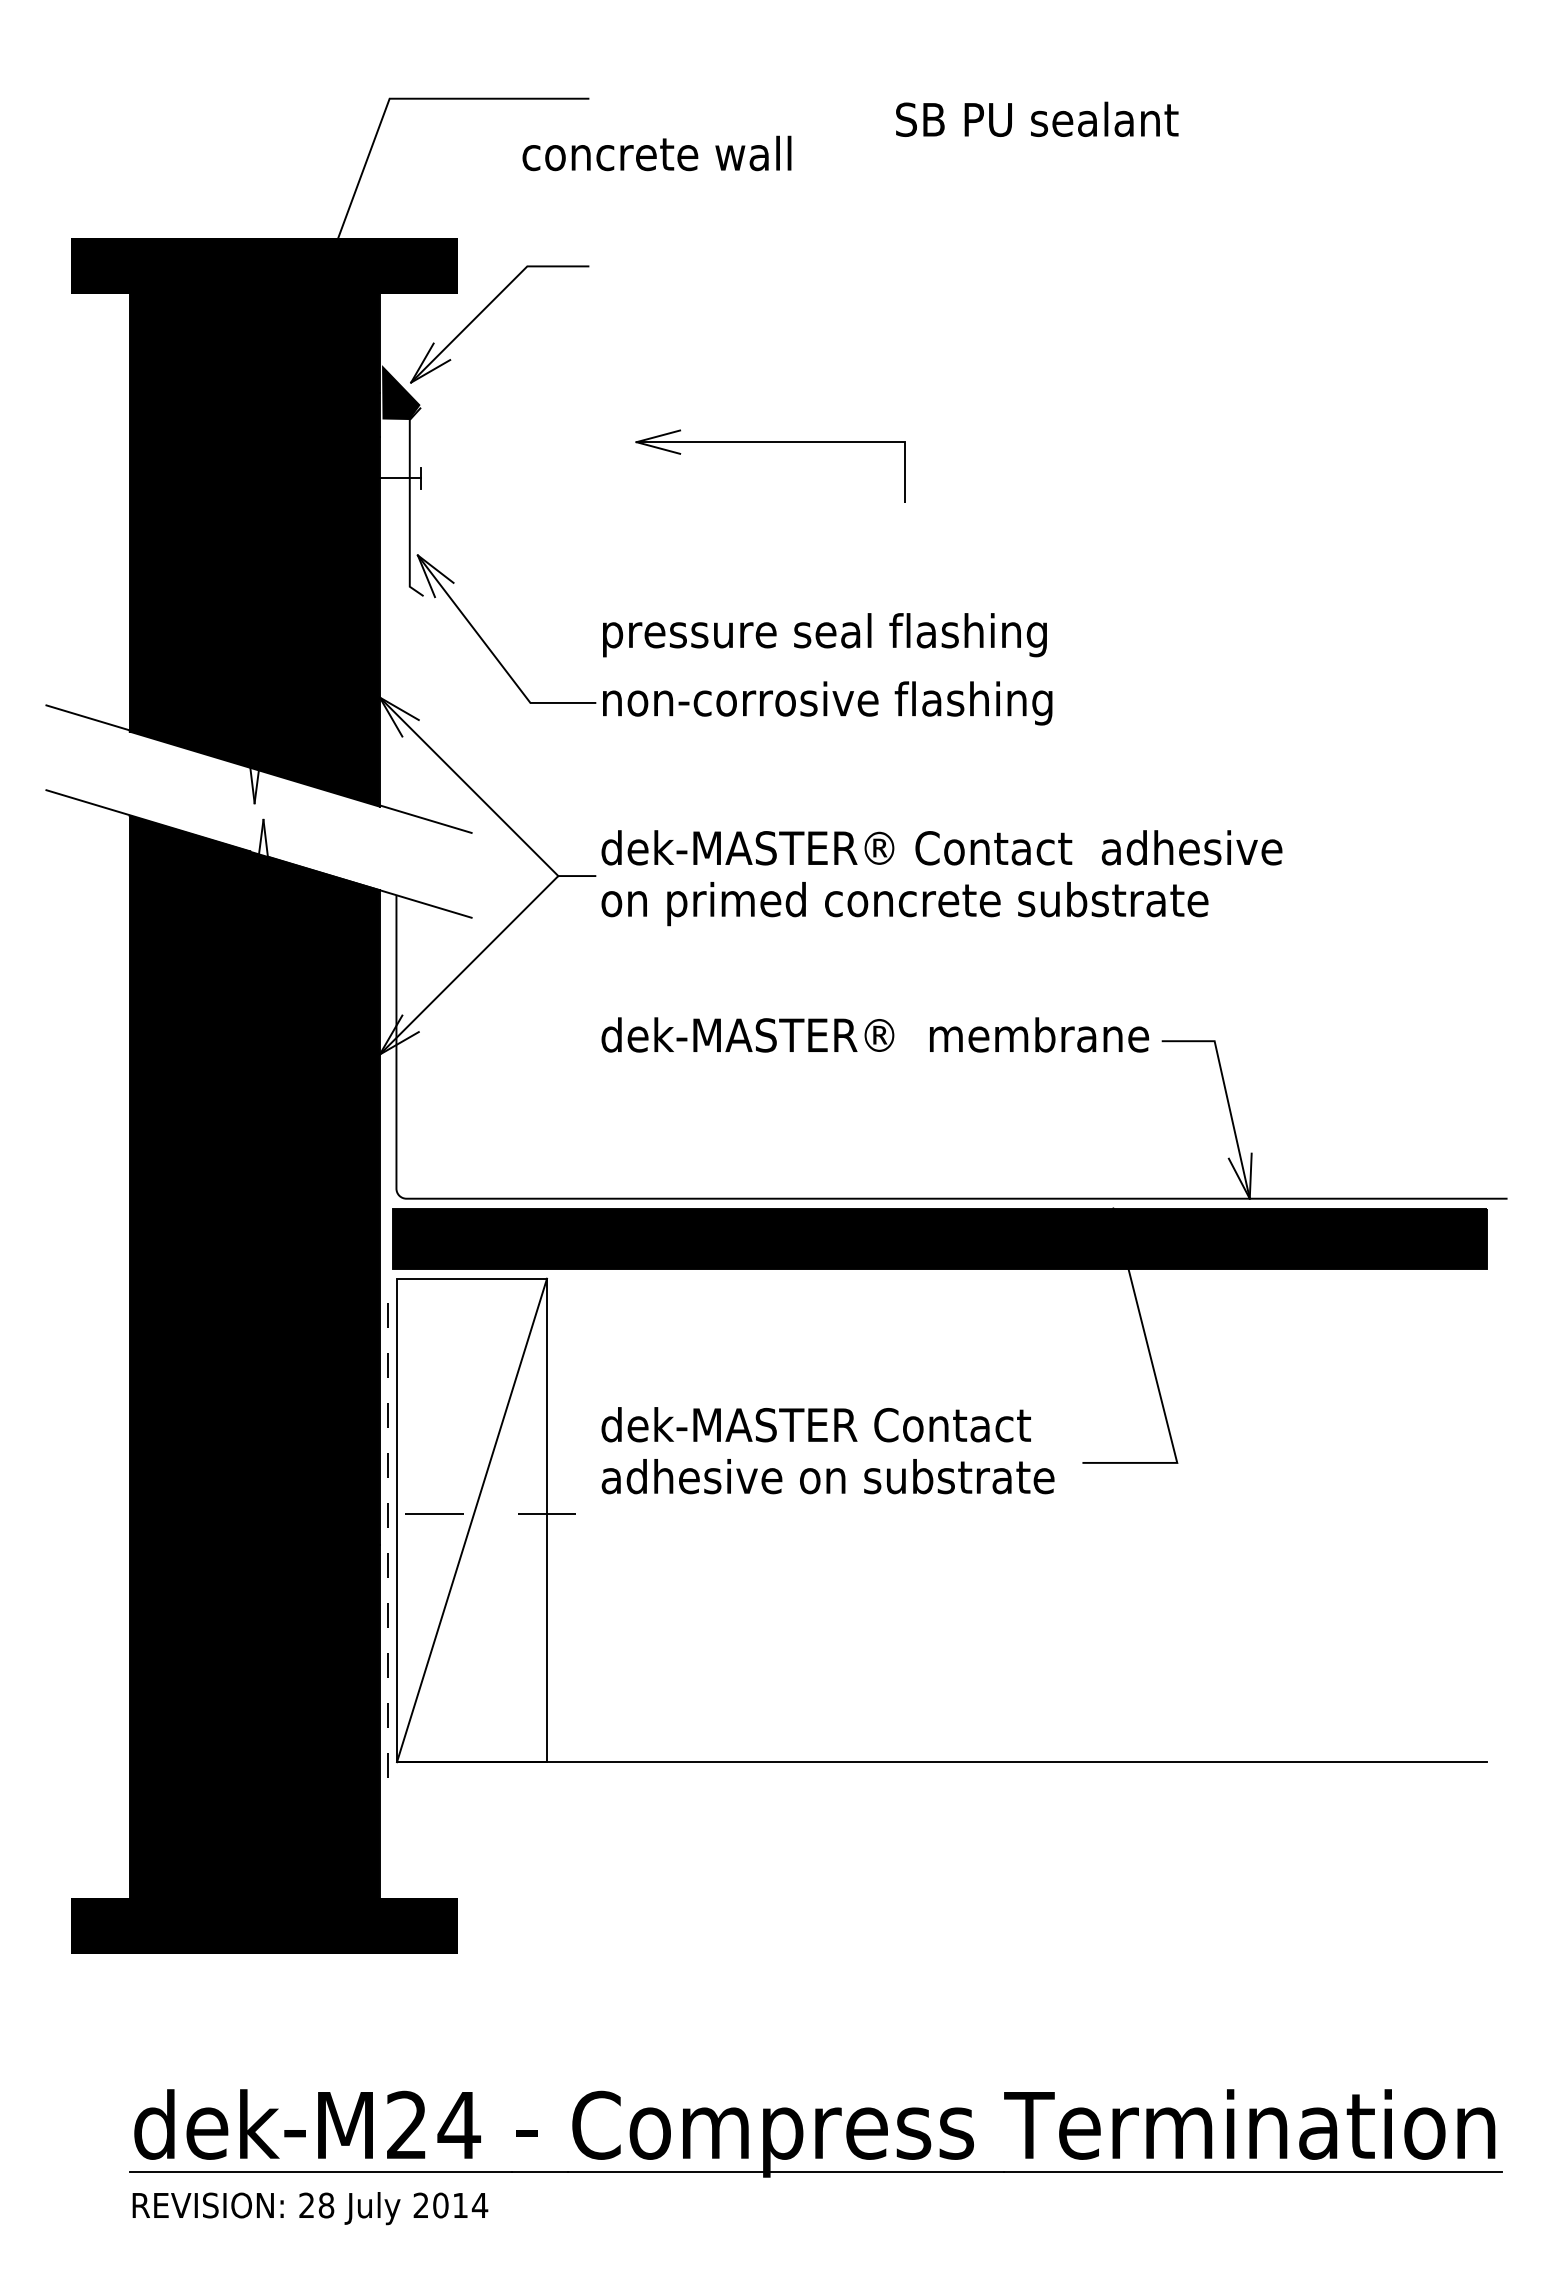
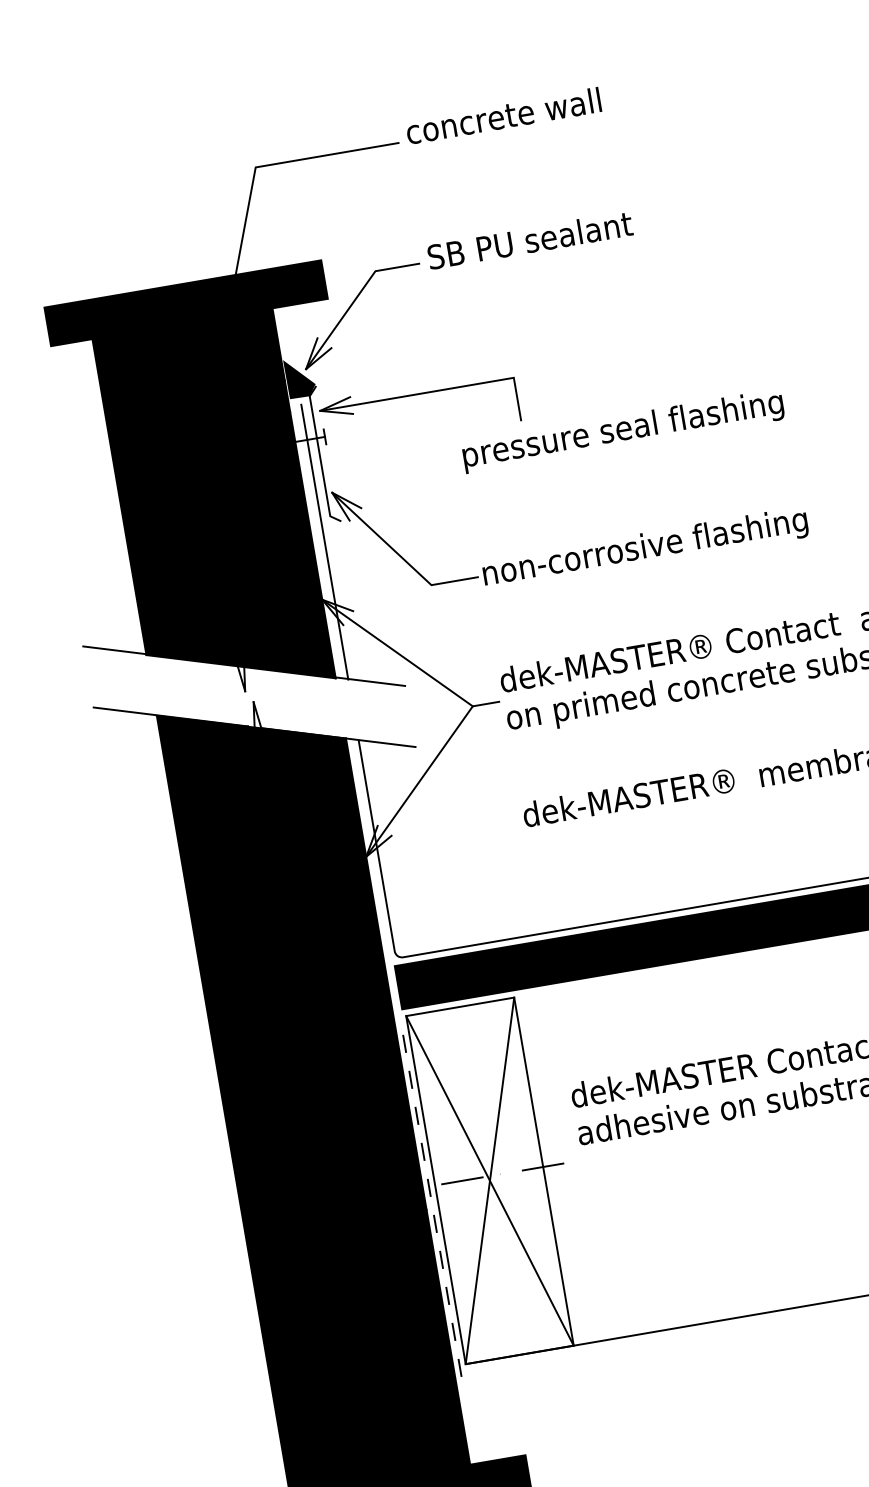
text: (1037, 118) -> (530, 239), moved
text: (656, 153) -> (503, 116), moved
part: (770, 442) -> (416, 394), moved
line: (396, 620) -> (324, 542), added
text: (824, 635) -> (623, 431), moved
line: (471, 1520) -> (489, 1180), added

